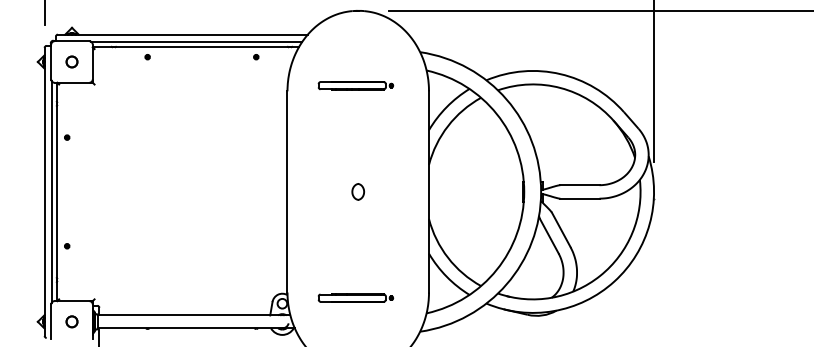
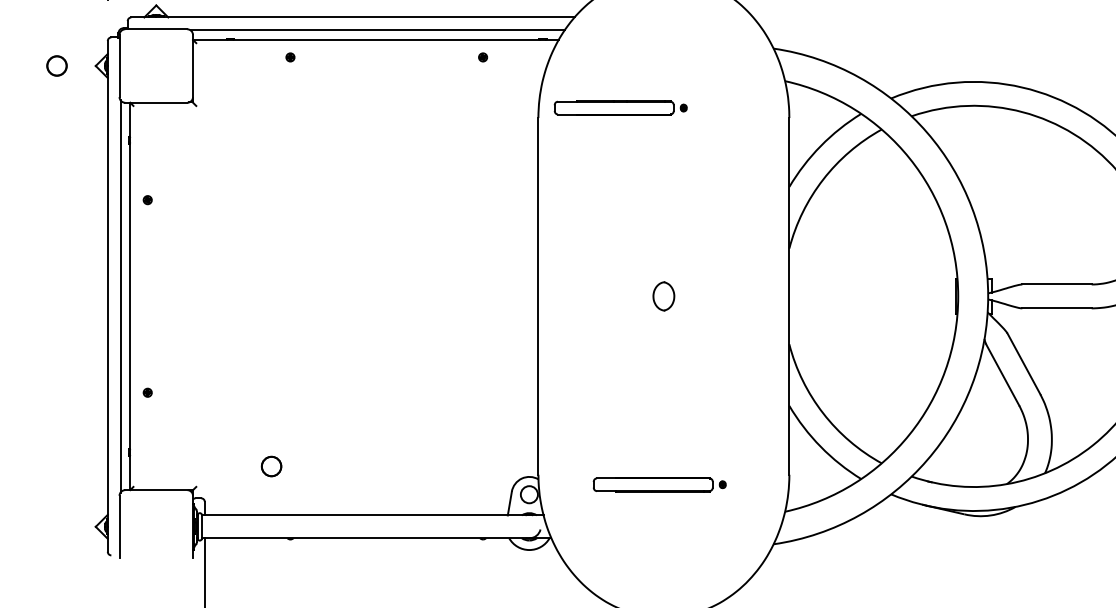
circle: (71, 61) -> (56, 65), moved
part: (355, 85) -> (619, 107), moved
circle: (71, 321) -> (270, 465), moved

